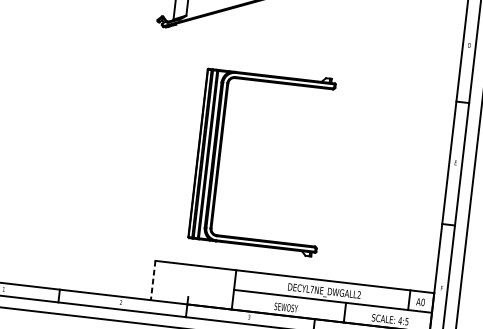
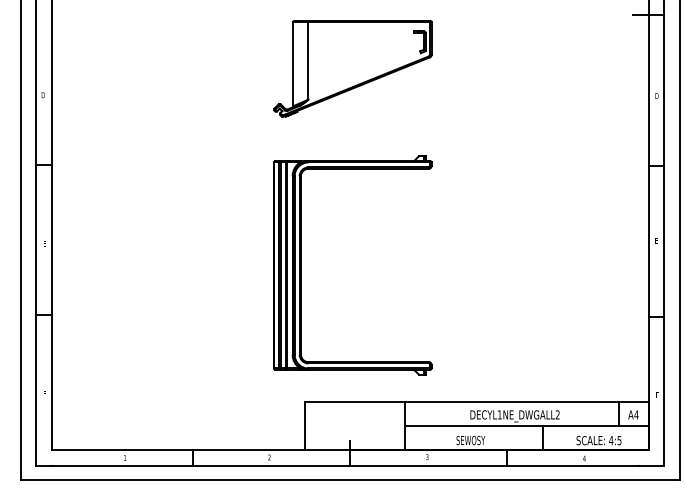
part: (220, 156) -> (301, 265), moved
line: (153, 280) -> (305, 426), dashed -> solid
text: (311, 289) -> (499, 414), DECYL7NE_DWGALL2 -> DECYL1NE_DWGALL2
text: (423, 302) -> (636, 414), A0 -> A4

